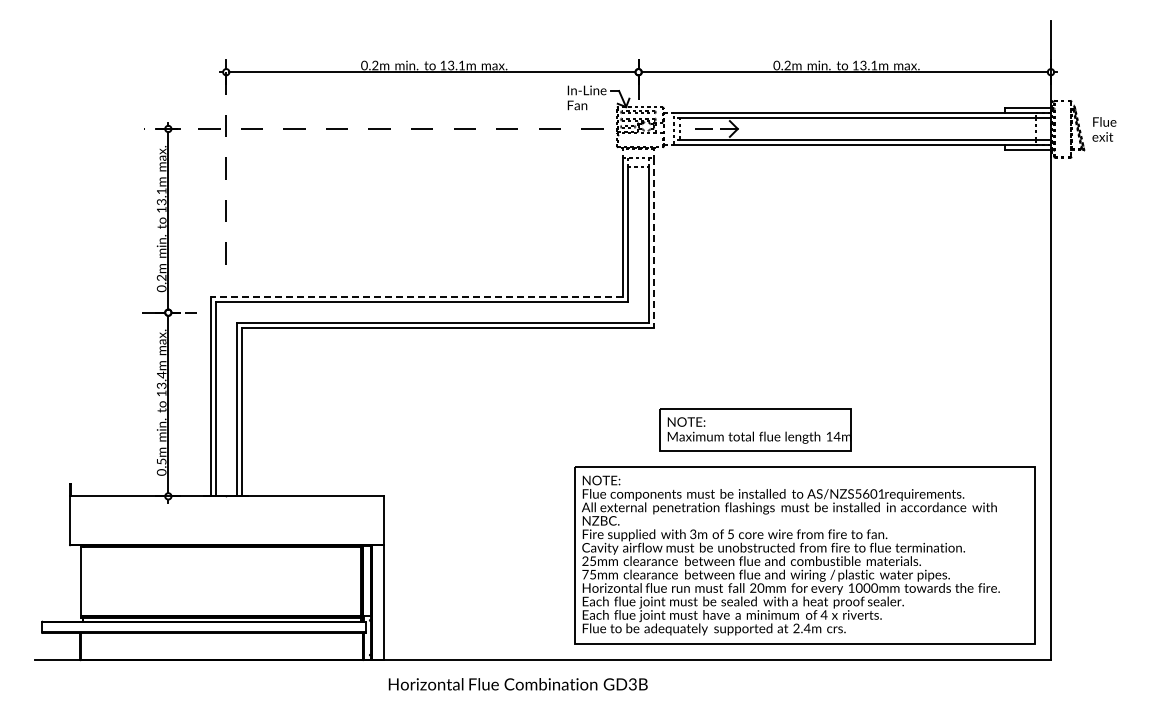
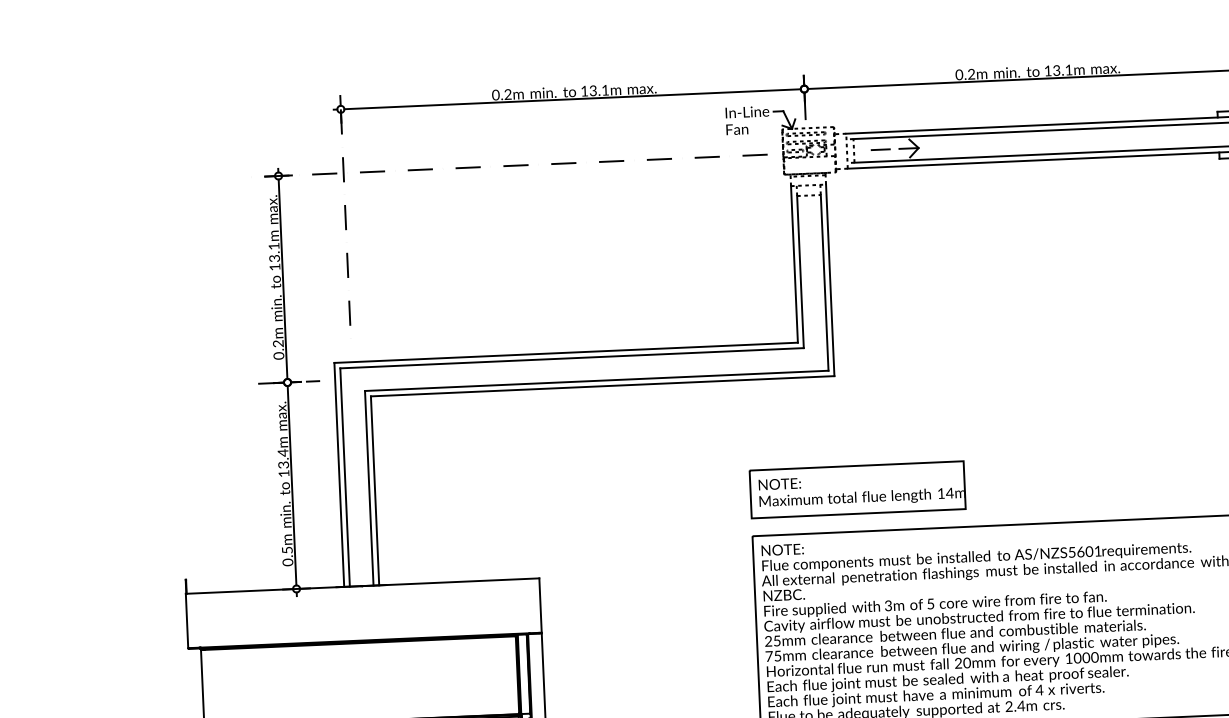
line: (654, 243) -> (830, 280), dashed -> solid
line: (416, 297) -> (565, 353), dashed -> solid
part: (755, 429) -> (857, 489), moved

